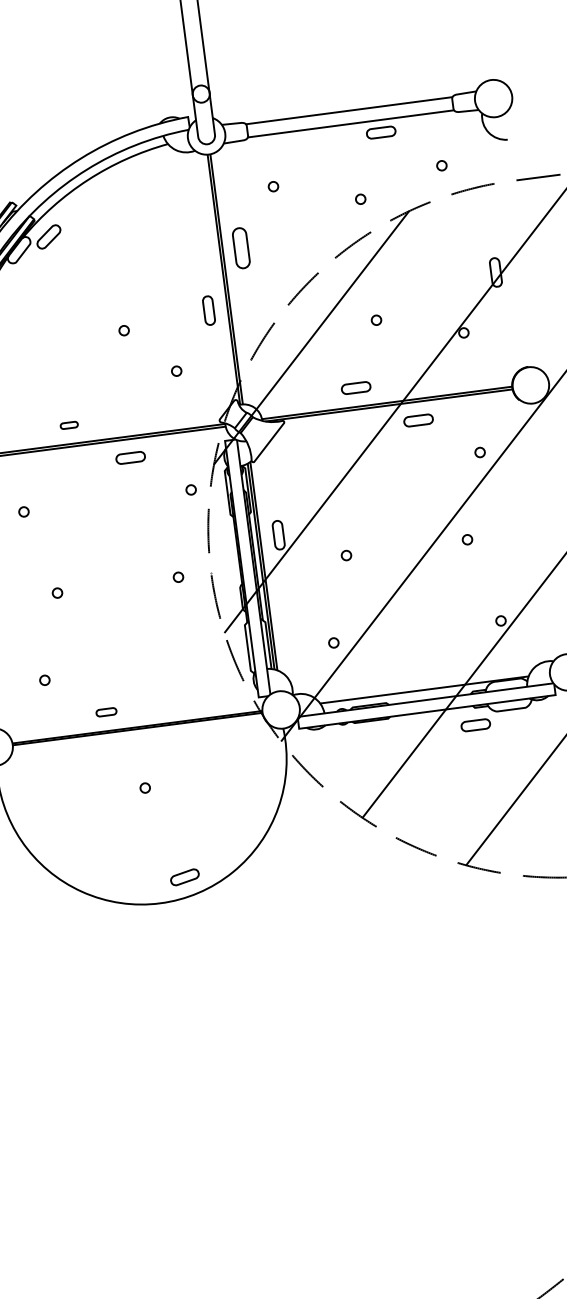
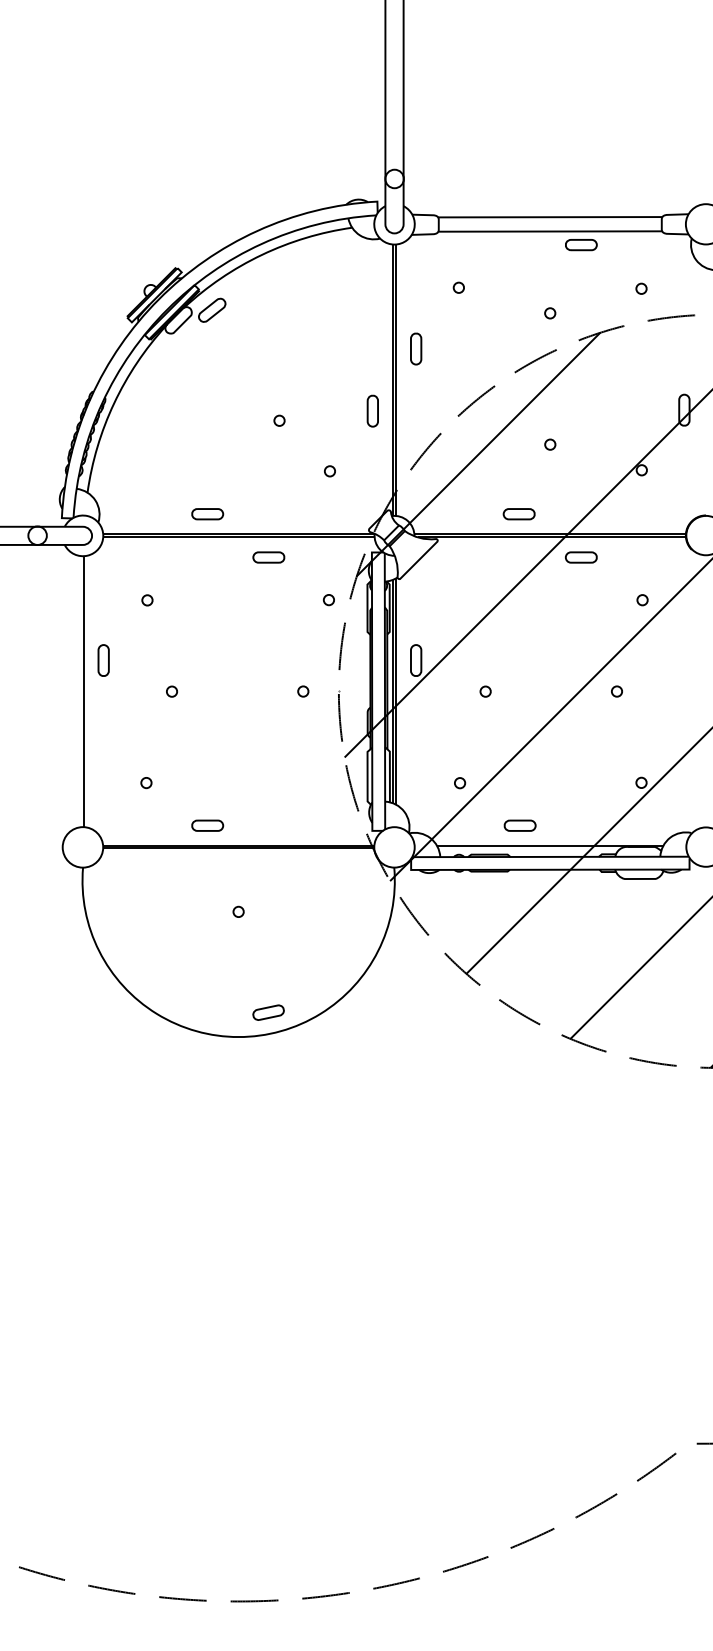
part: (241, 247) -> (416, 348), size x0.71
part: (69, 425) -> (207, 514), size x1.67
part: (106, 712) -> (207, 825), size x1.43
part: (475, 725) -> (519, 825), moved

